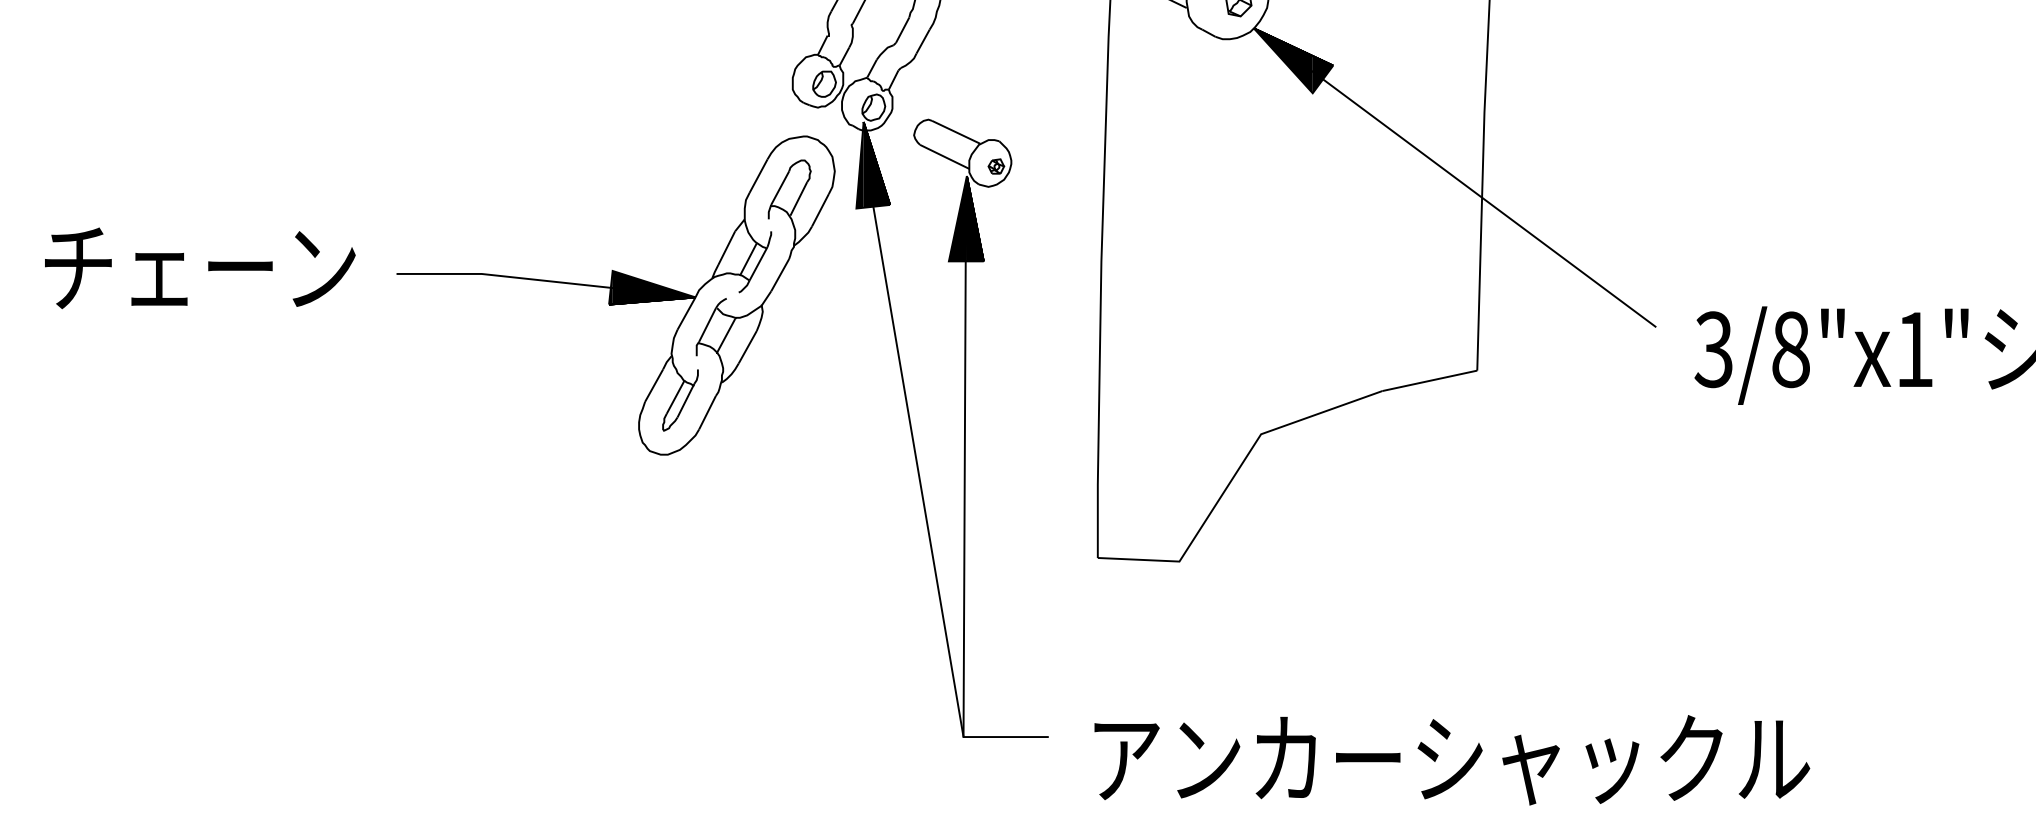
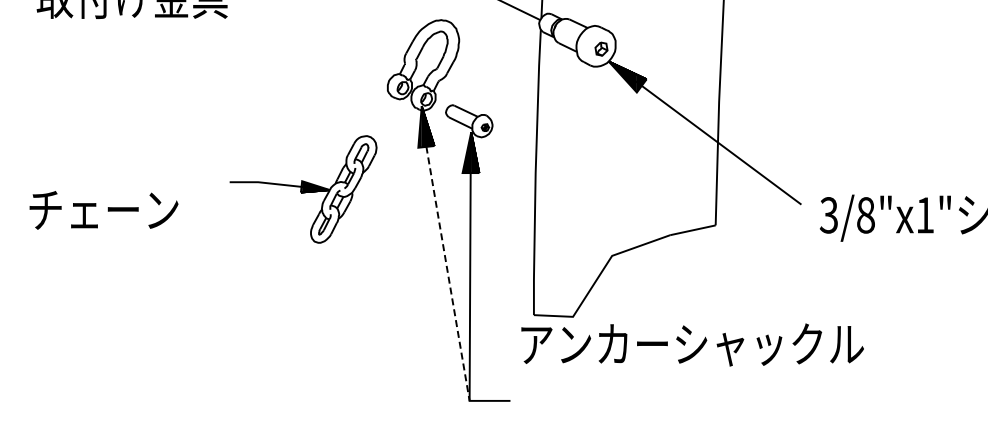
text: (199, 268) -> (103, 210), moved
part: (616, 295) -> (303, 189), size x0.7
line: (919, 471) -> (448, 273), solid -> dashed
text: (1451, 759) -> (692, 344), moved

